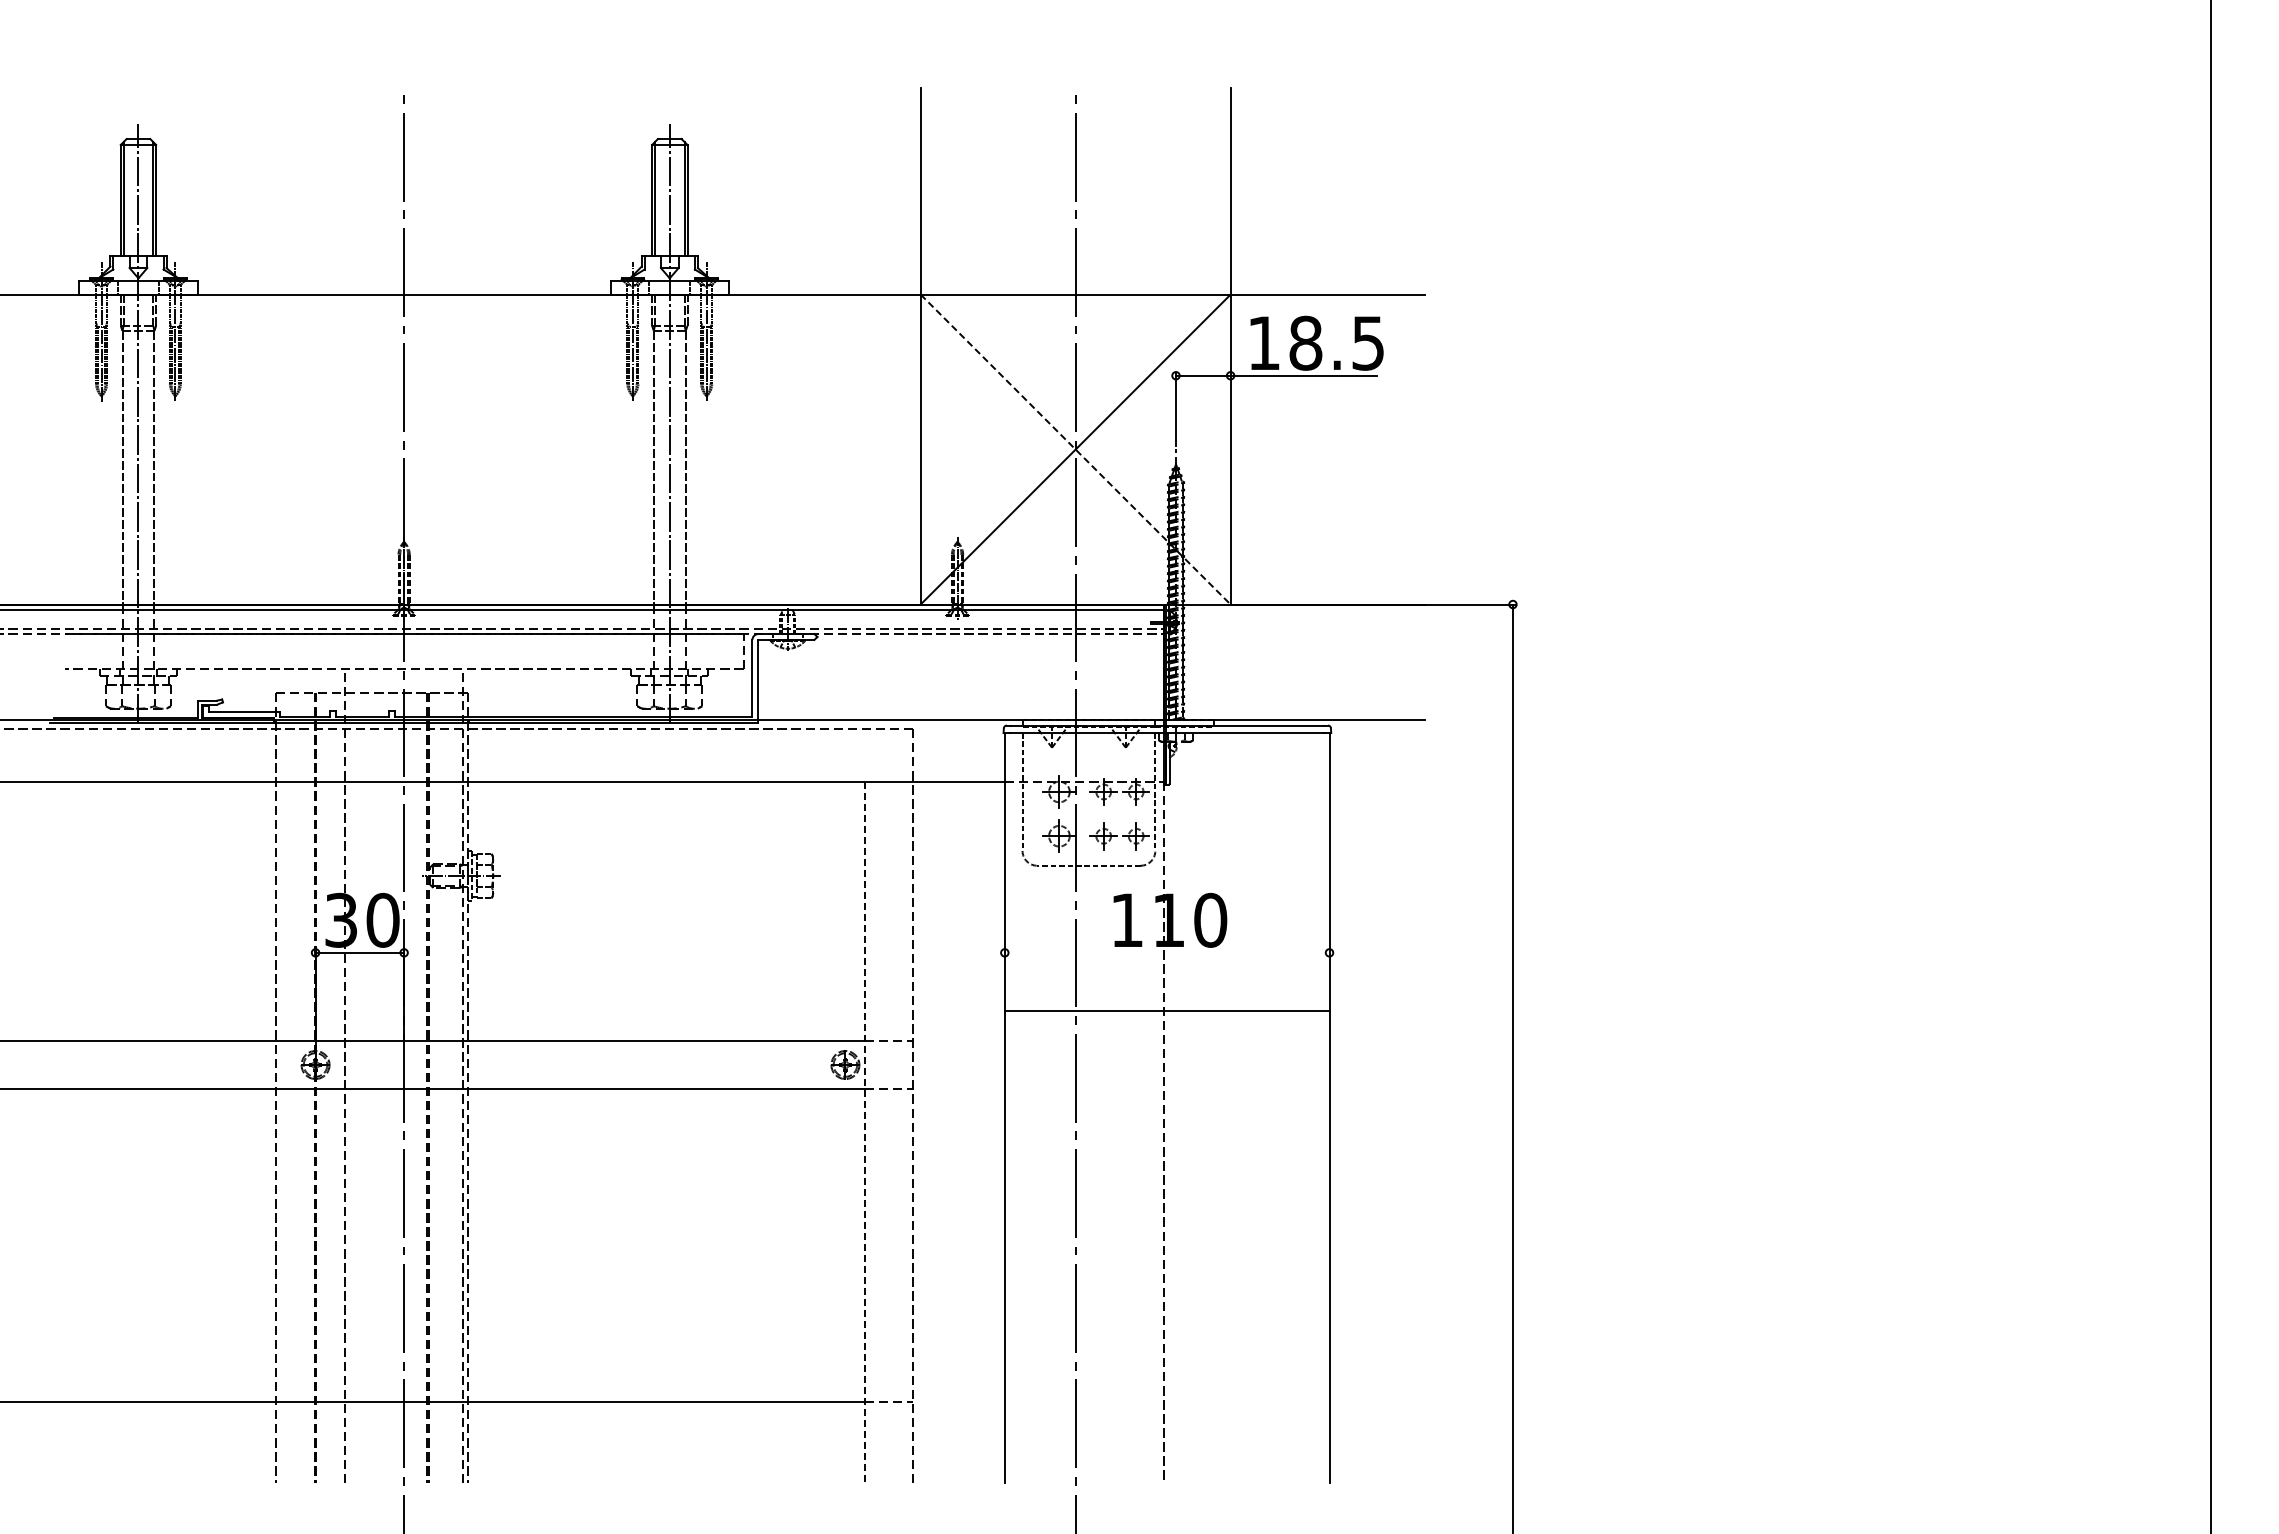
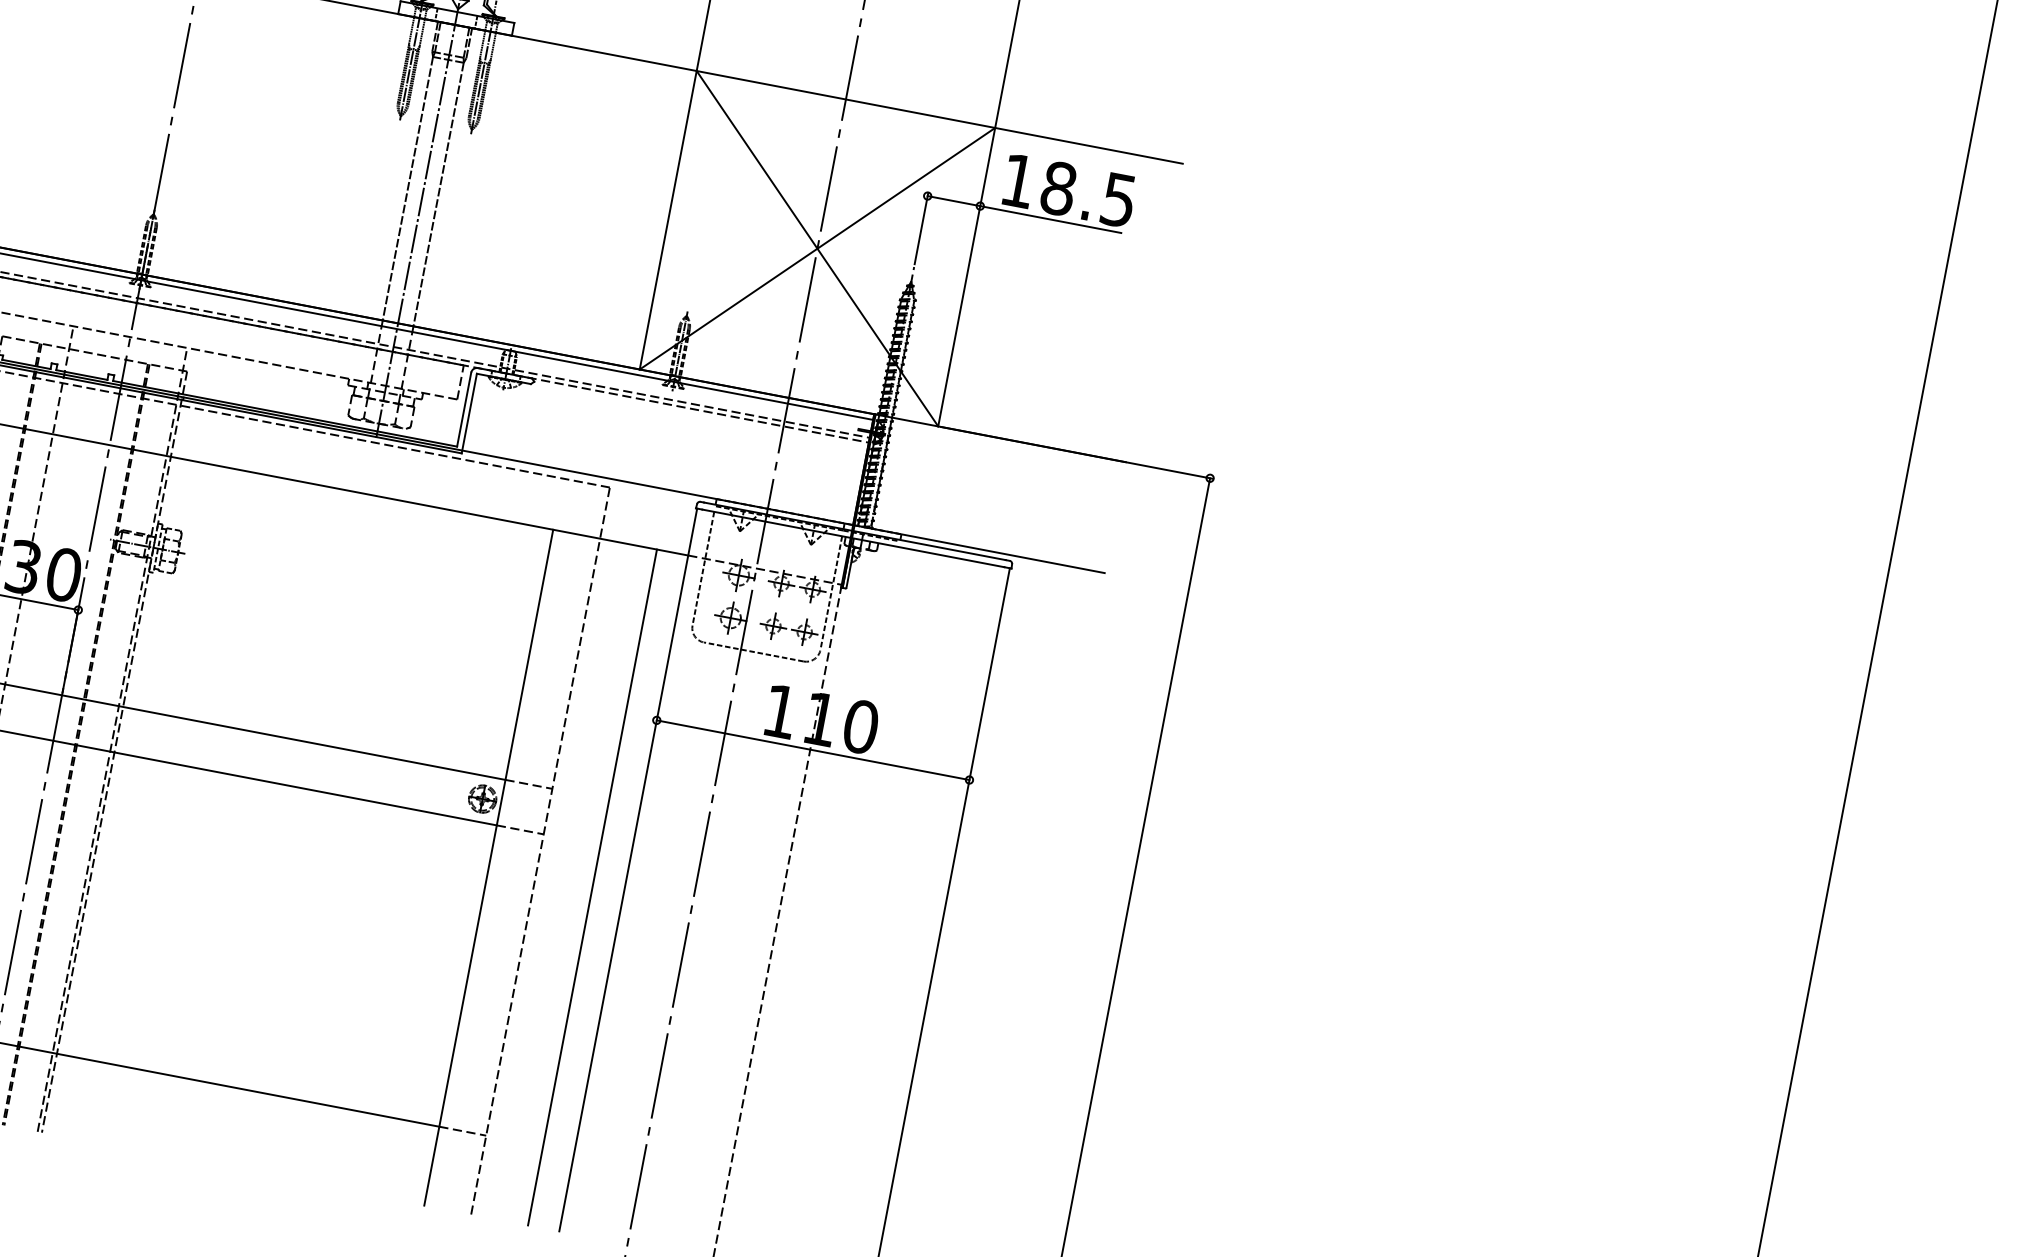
line: (1076, 449) -> (818, 248), dashed -> solid
line: (1166, 1010) -> (812, 749), moved
line: (864, 1132) -> (488, 867), dashed -> solid
line: (972, 1132) -> (592, 887), added

